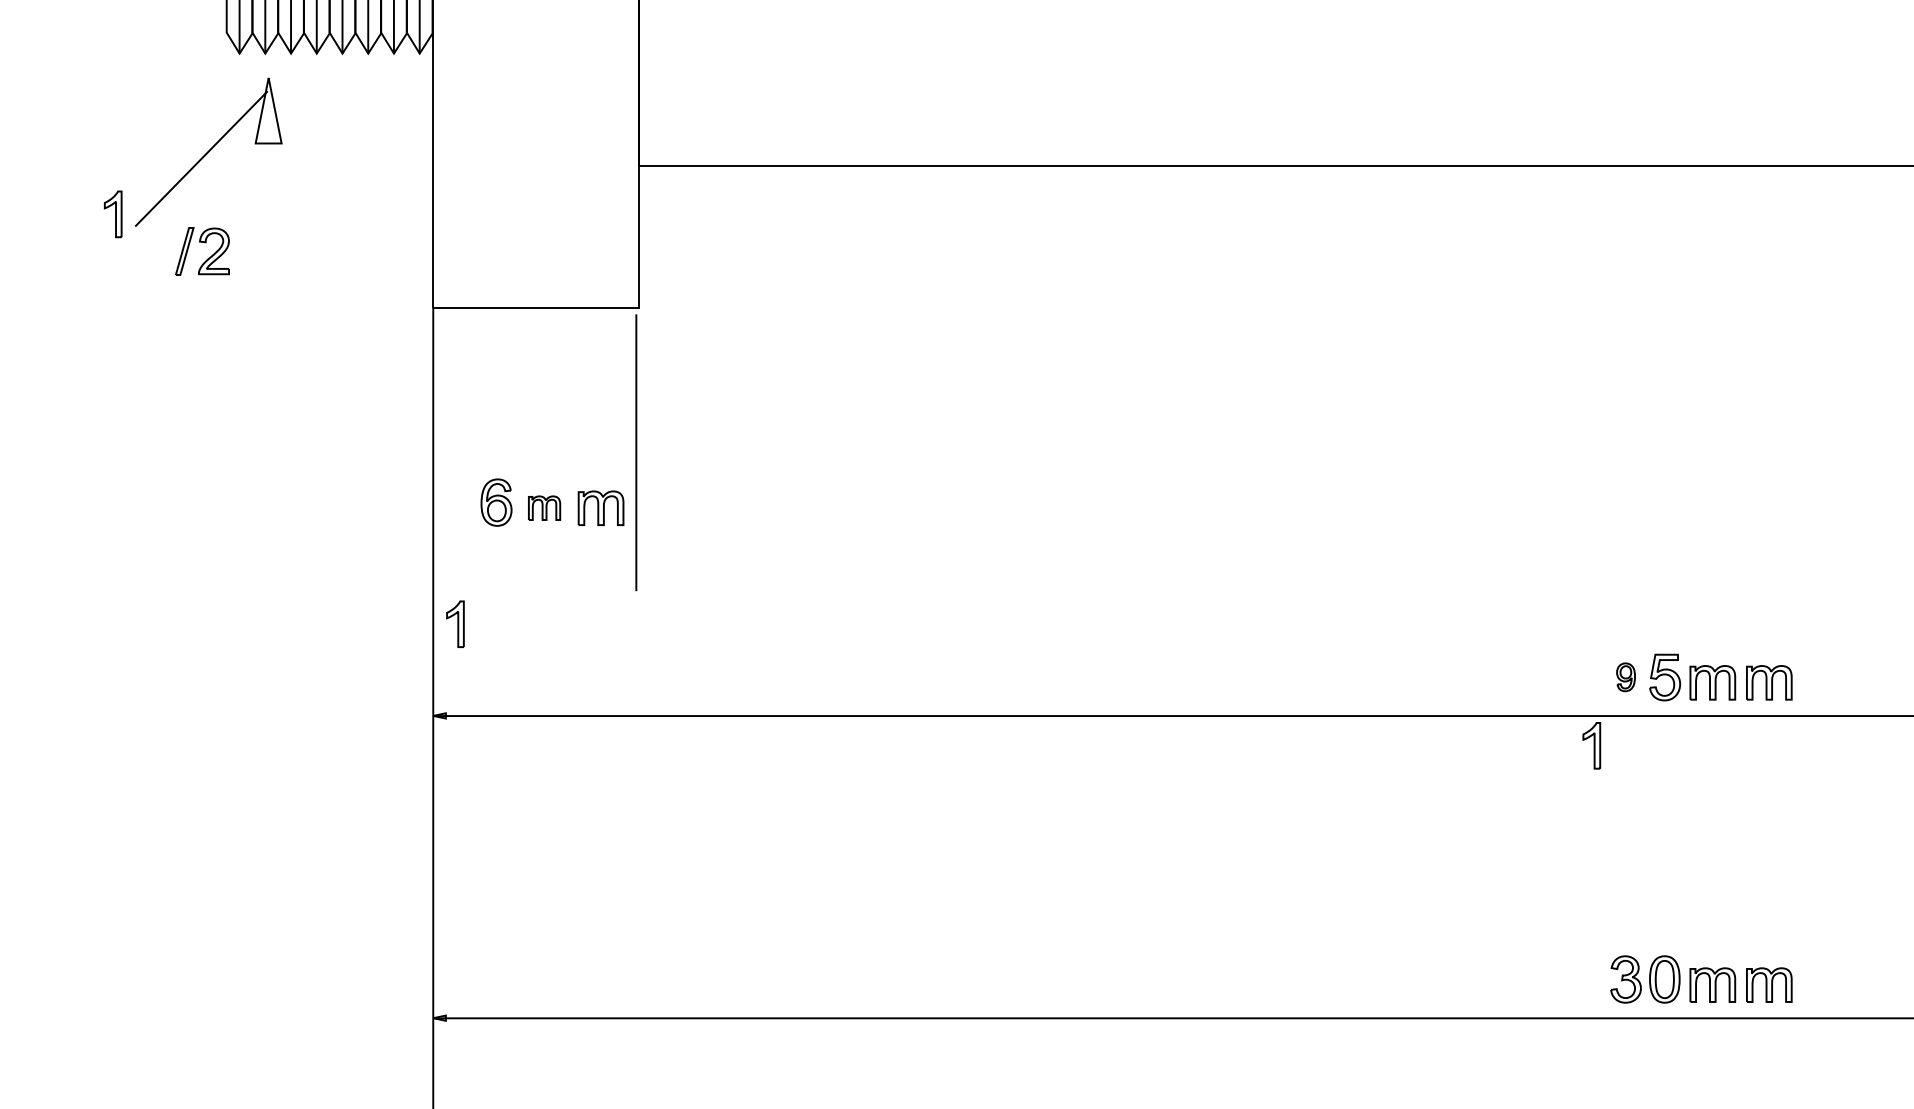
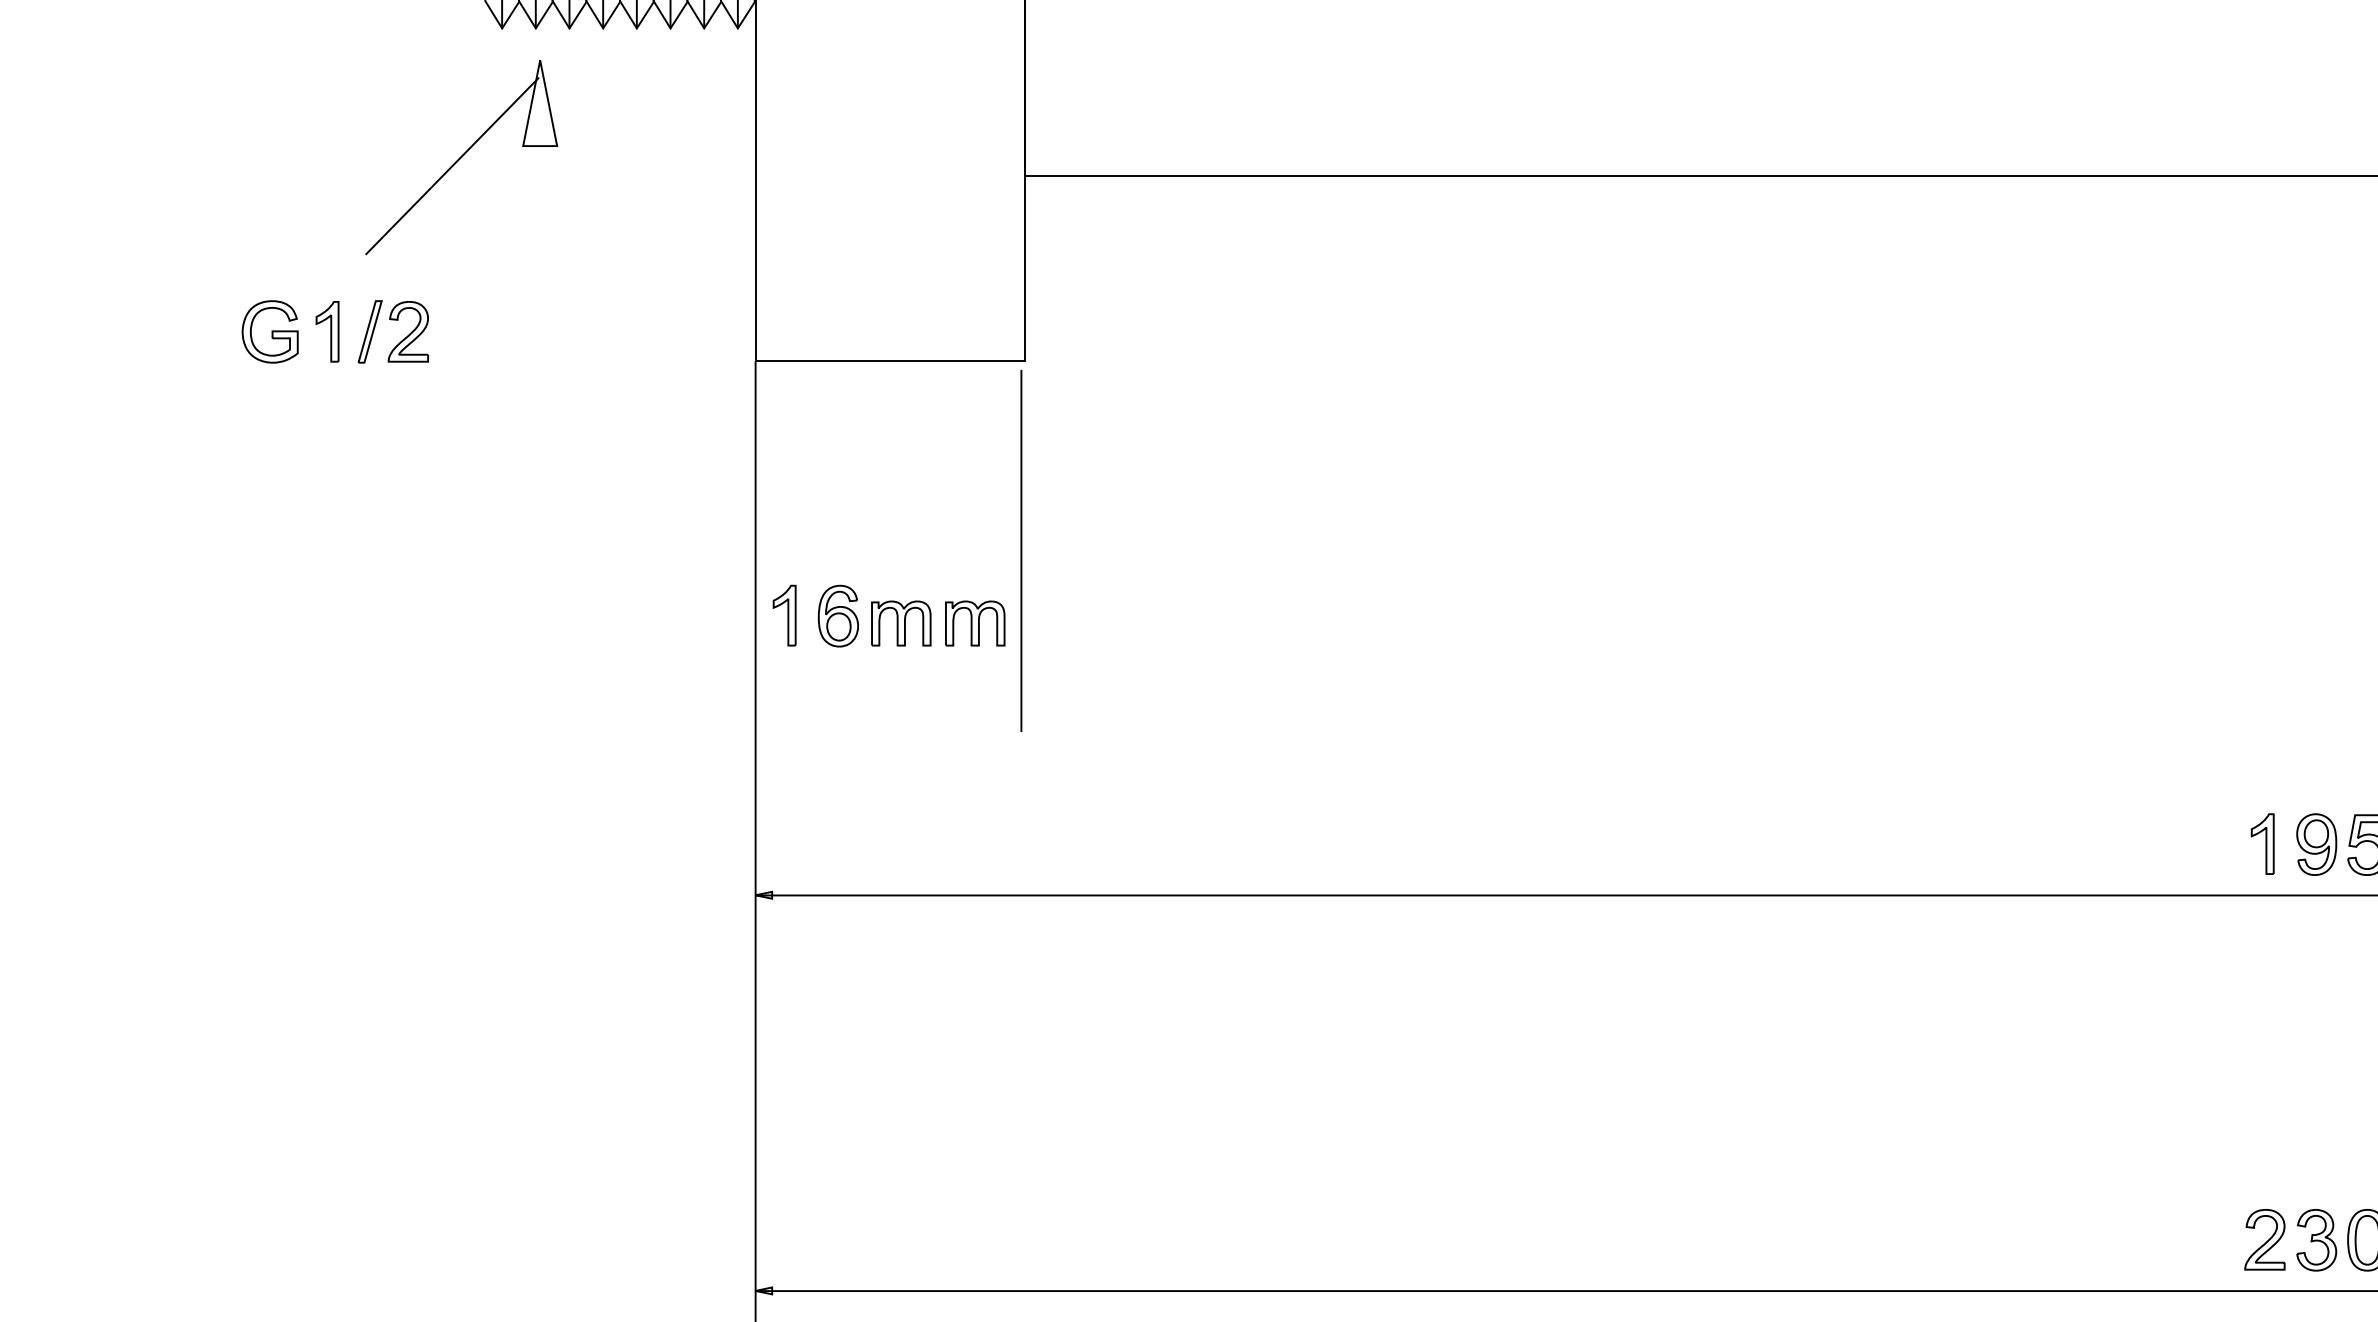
part: (112, 214) -> (326, 331), moved
part: (208, 257) -> (401, 339), moved
part: (62, 285) -> (270, 331), added
part: (544, 507) -> (901, 622), size x1.43
part: (455, 623) -> (784, 614), moved
part: (1625, 677) -> (2316, 845), size x1.67
part: (1591, 745) -> (2262, 843), moved
part: (1586, 978) -> (2264, 1238), added

